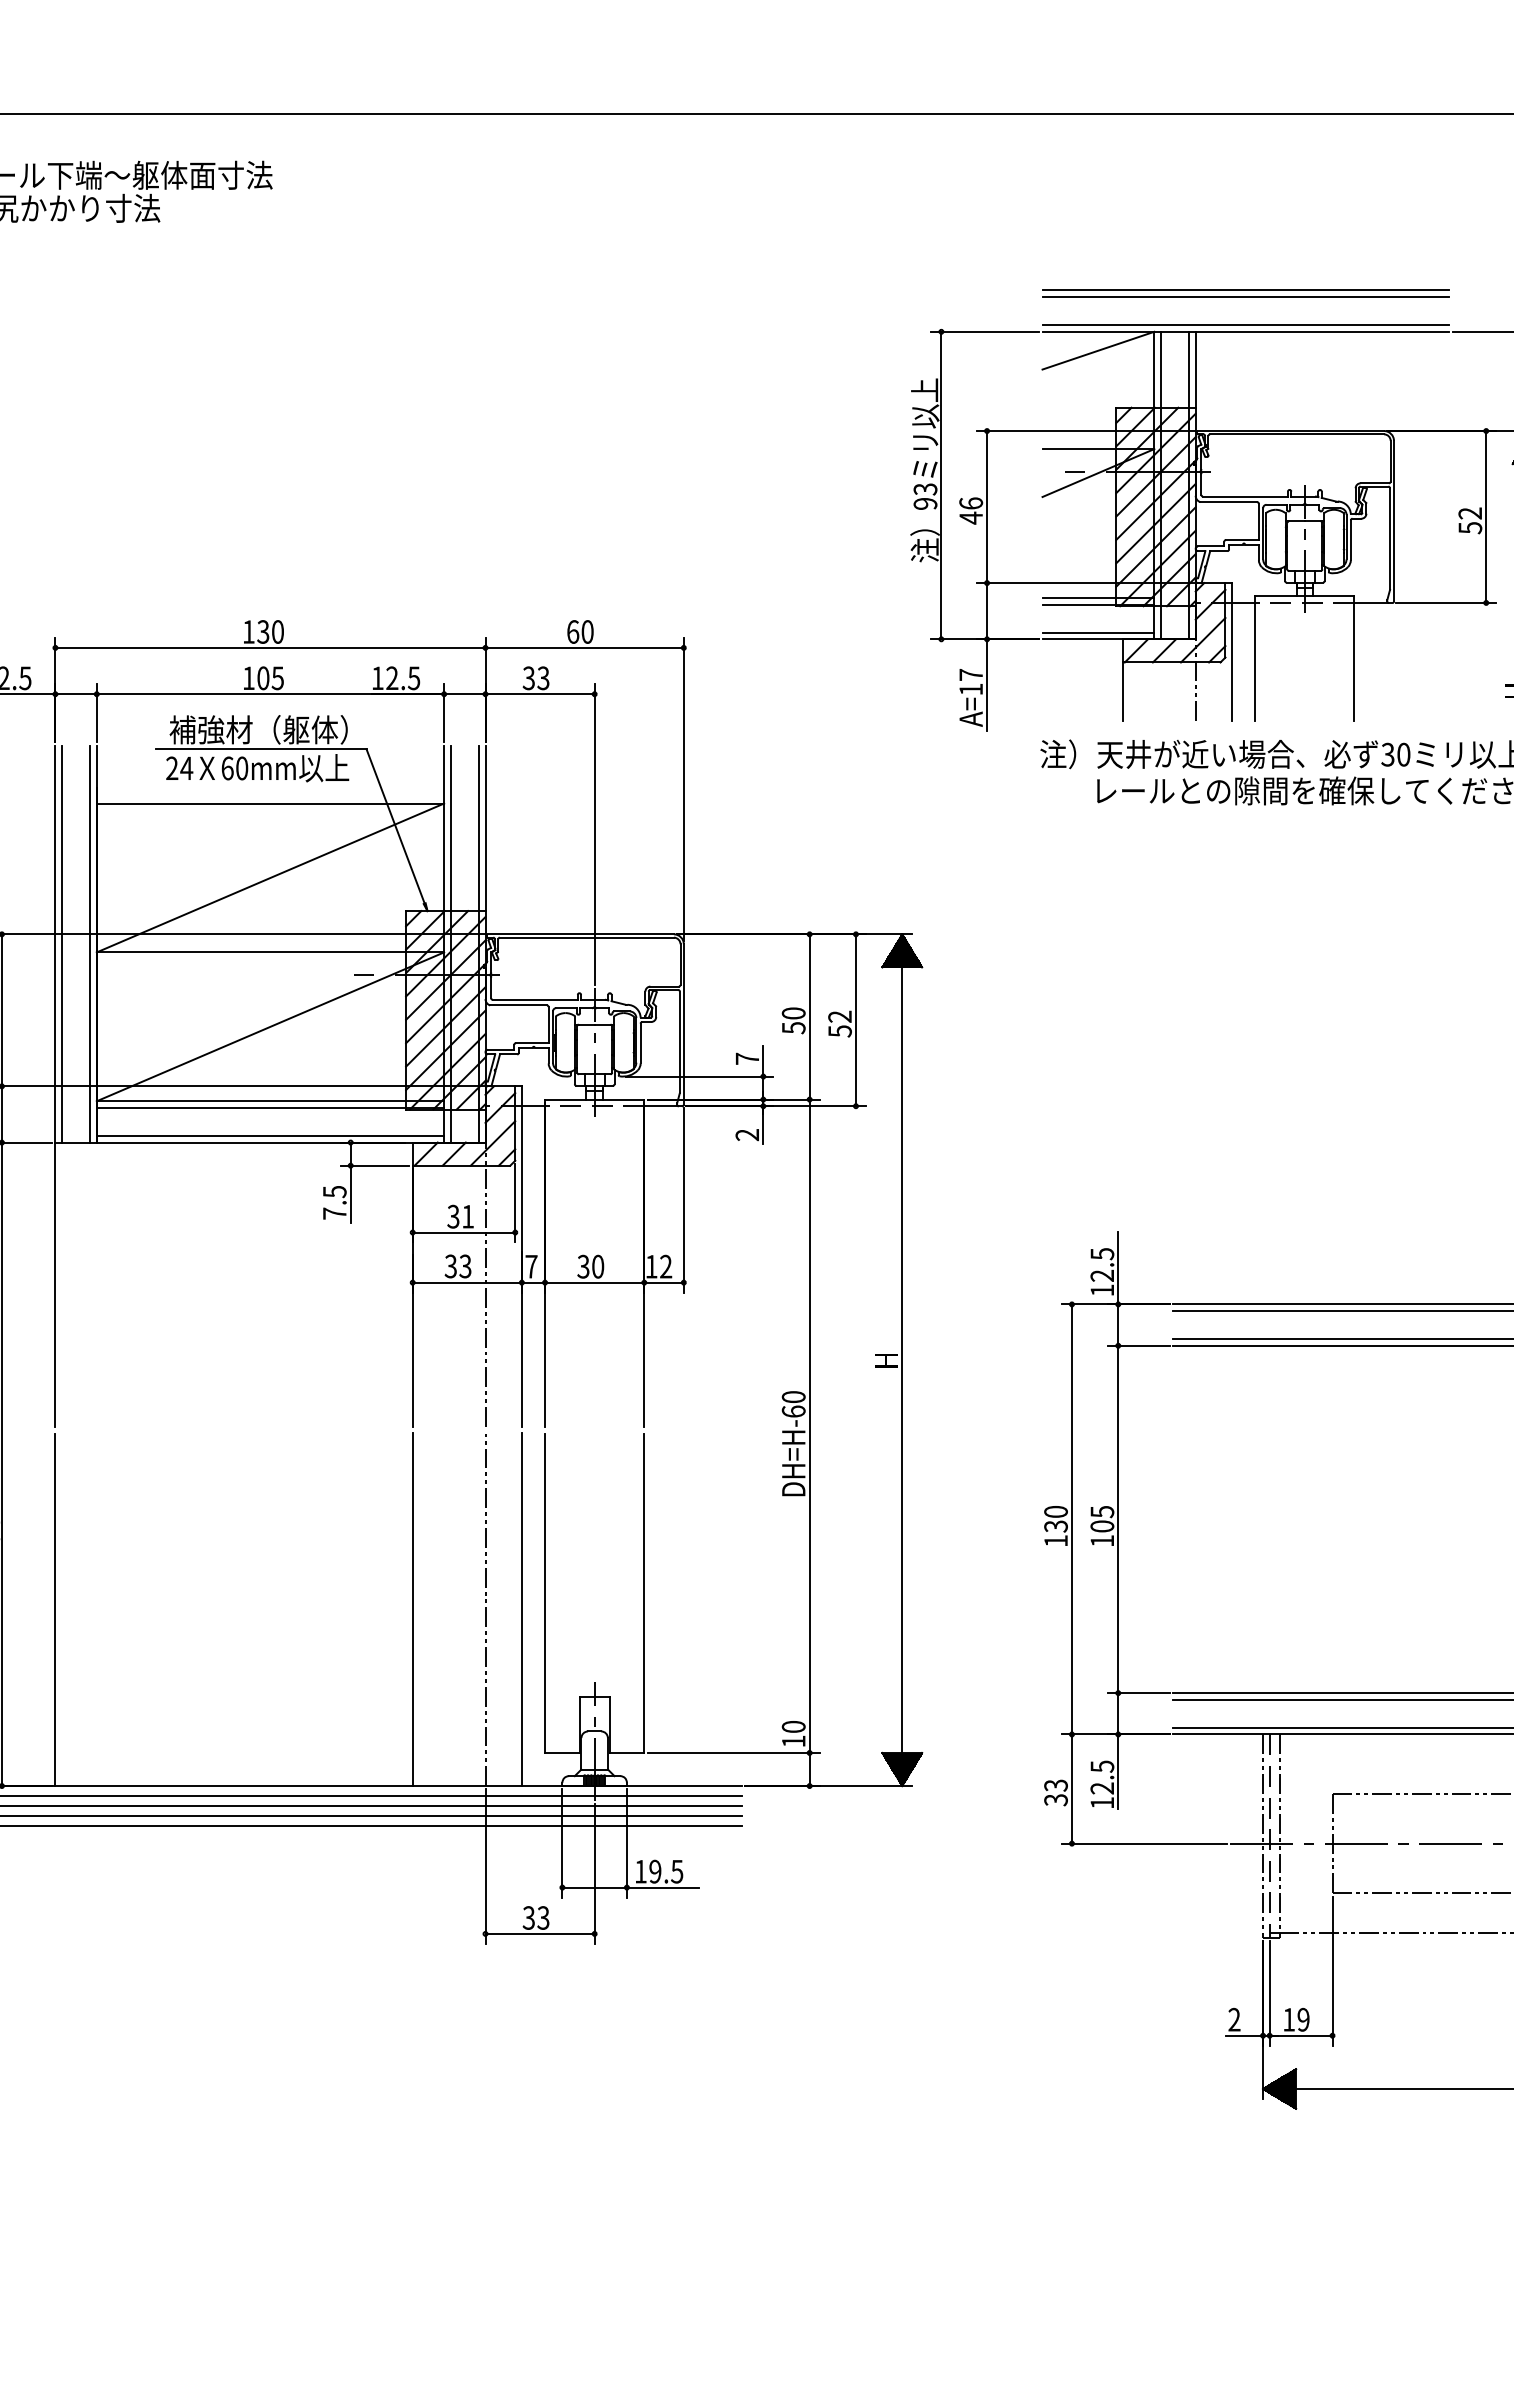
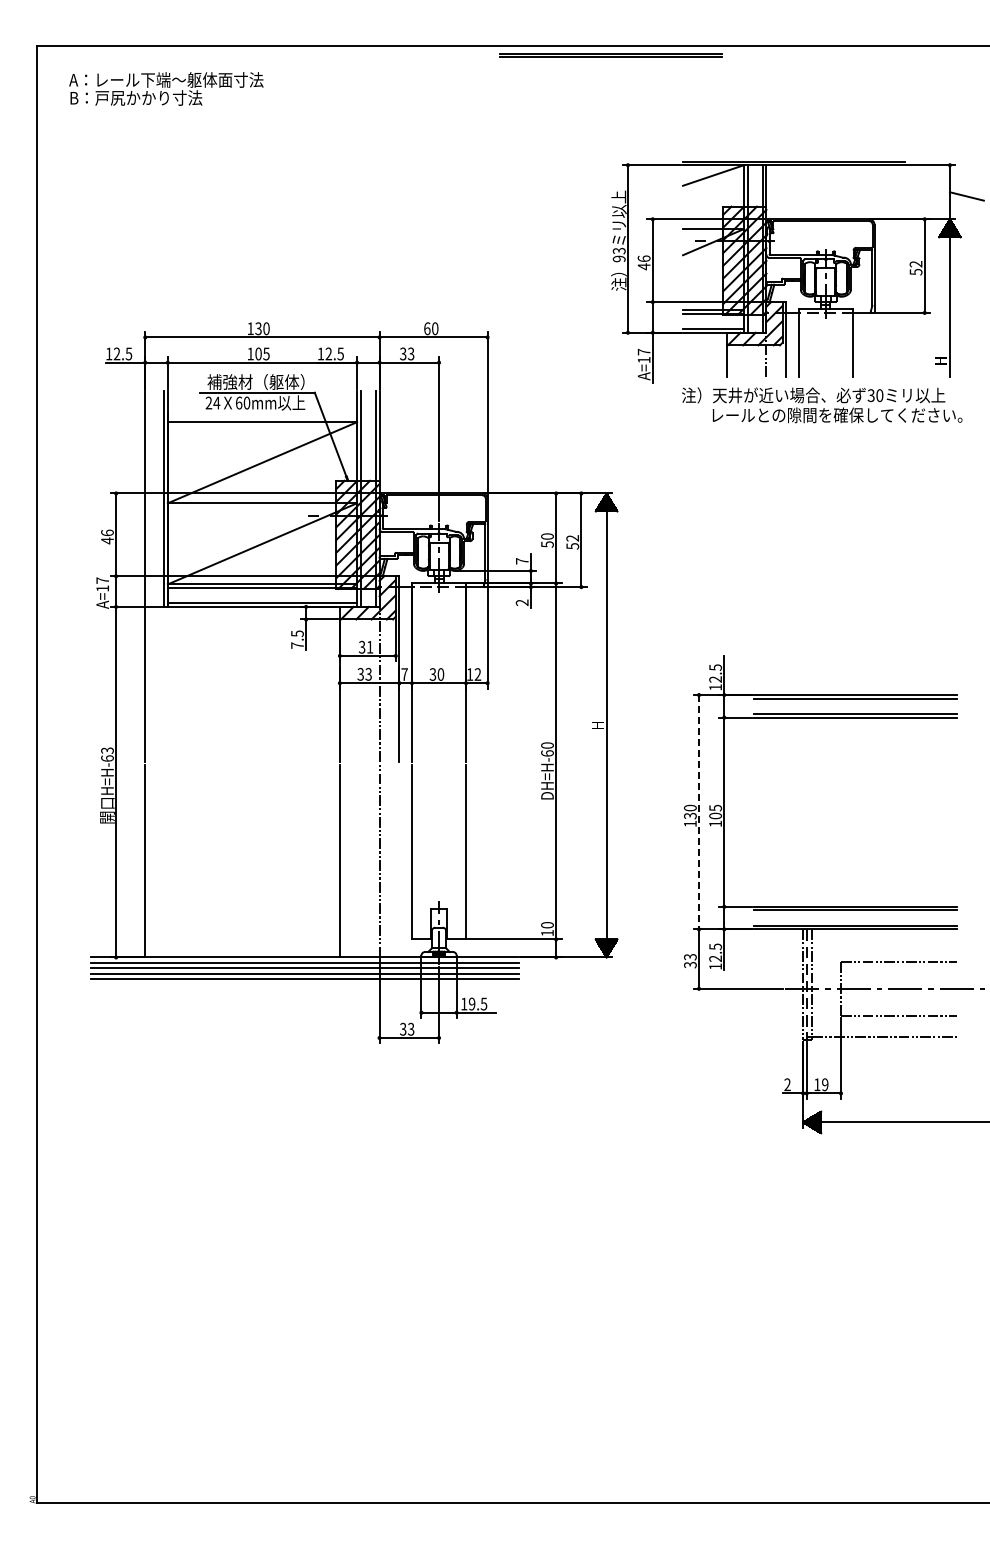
line: (1245, 291) -> (610, 54), moved
line: (61, 943) -> (148, 498), removed
line: (1072, 1519) -> (699, 812), solid -> dashed
line: (522, 1609) -> (399, 861), removed

